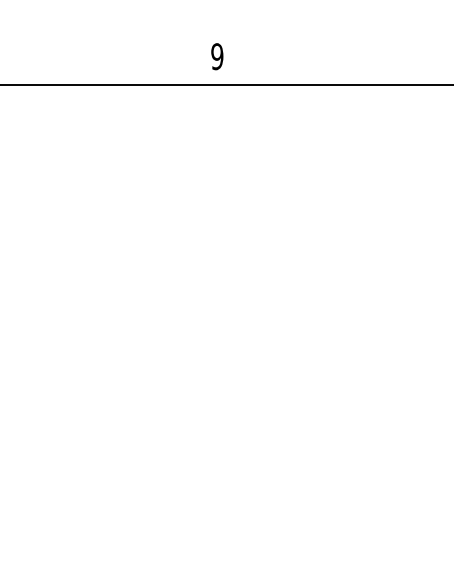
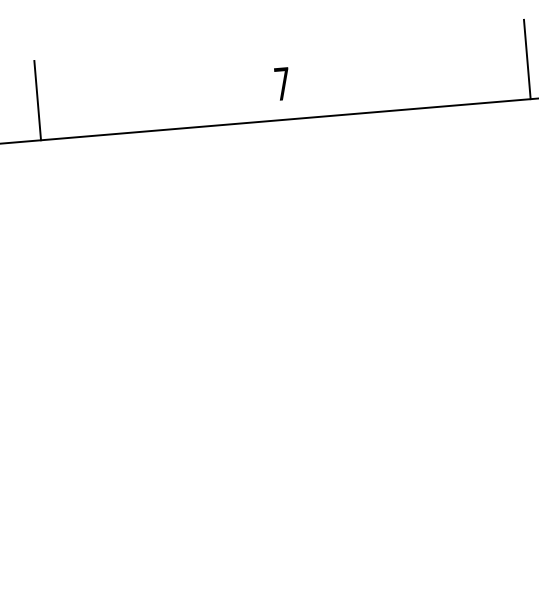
line: (20, 53) -> (37, 100), added
line: (414, 53) -> (527, 59), added
text: (217, 56) -> (282, 83), 9 -> 7

